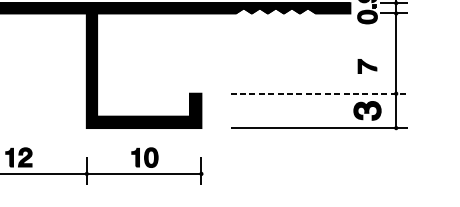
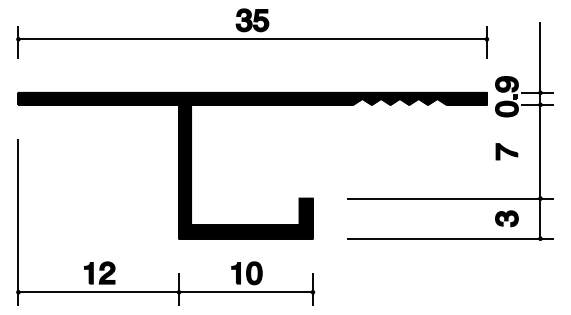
part: (367, 66) -> (506, 151), moved
line: (319, 93) -> (450, 198), dashed -> solid
part: (367, 110) -> (506, 218), size x0.71

